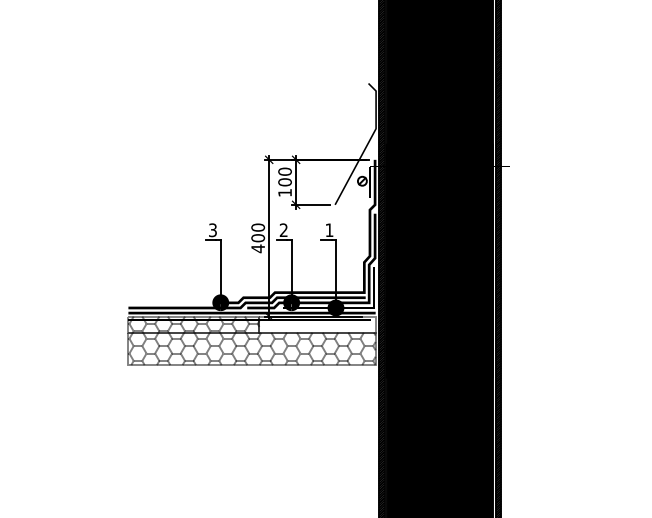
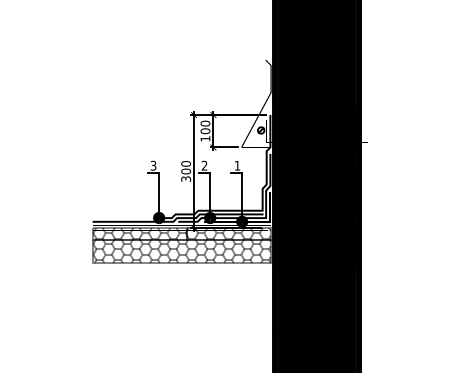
text: (258, 249) -> (186, 179), 400 -> 300
hatch: (316, 324) -> (228, 233), added

